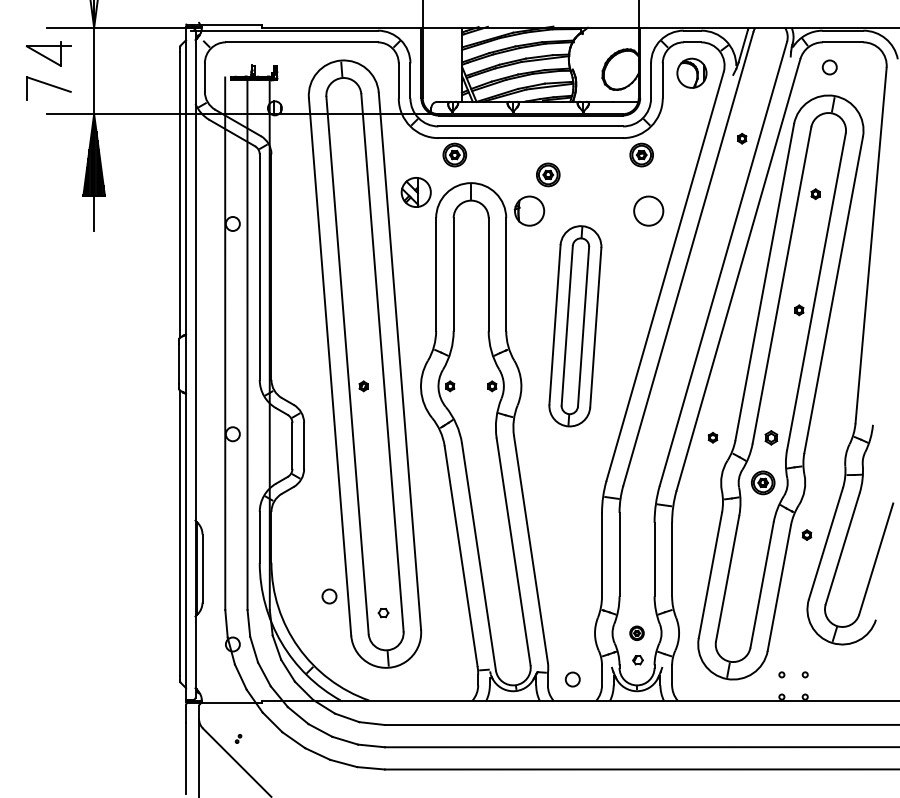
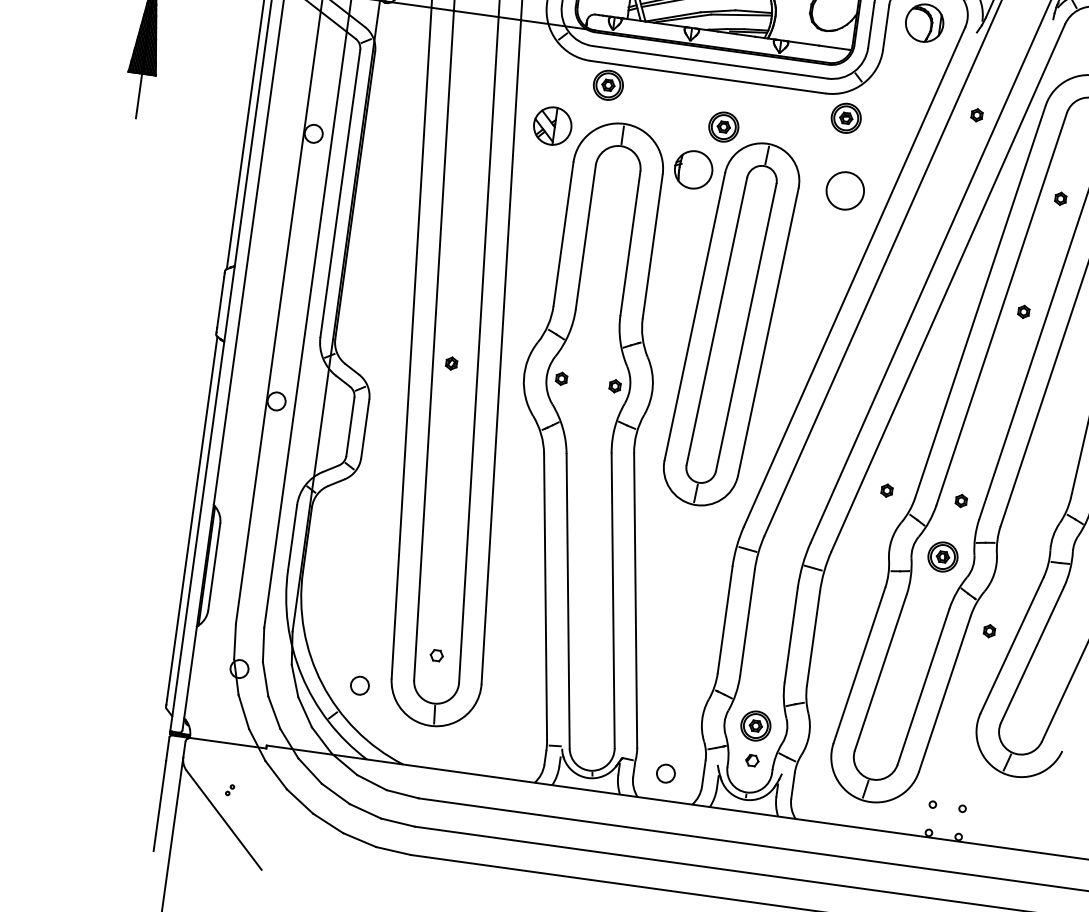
part: (799, 310) -> (1024, 312), moved
part: (575, 326) -> (731, 324), size x1.43
part: (771, 437) -> (961, 500), size x0.71
circle: (329, 596) -> (359, 685), moved
part: (636, 633) -> (755, 726), size x1.67

